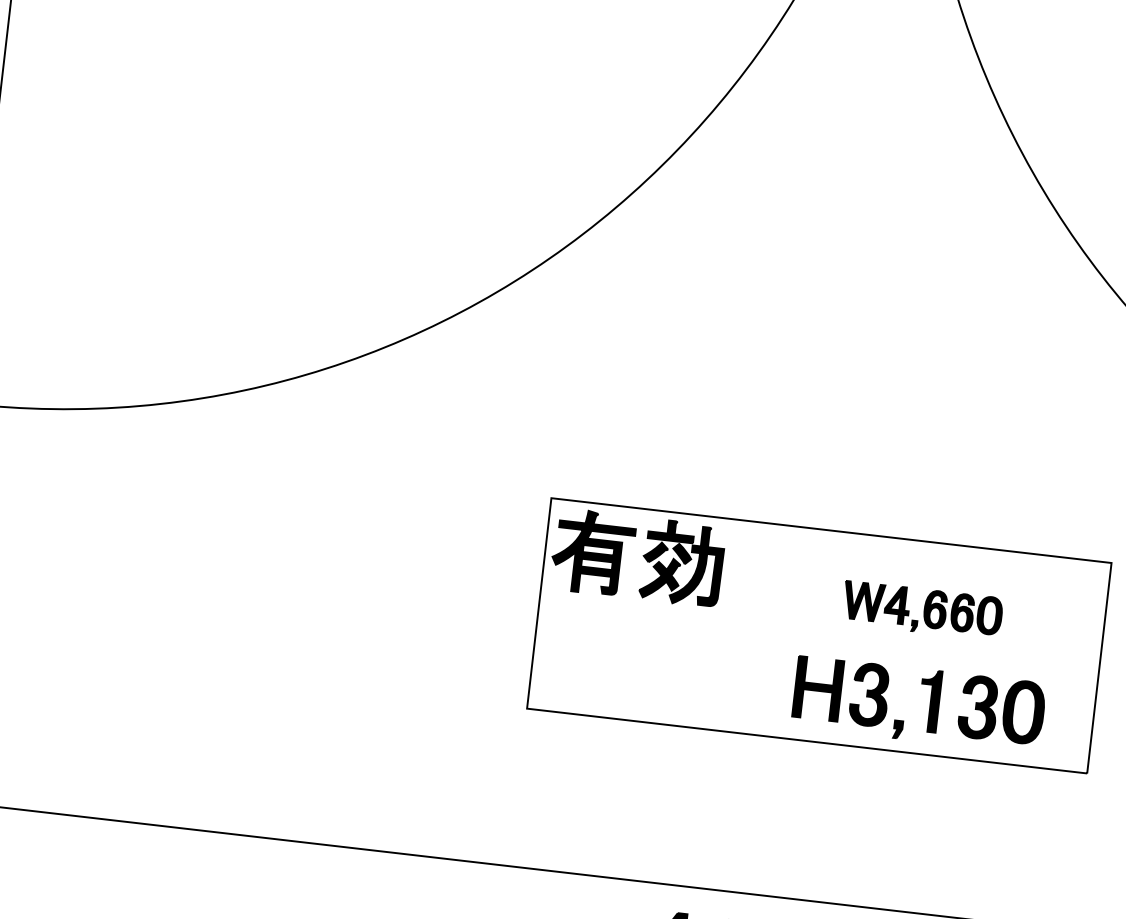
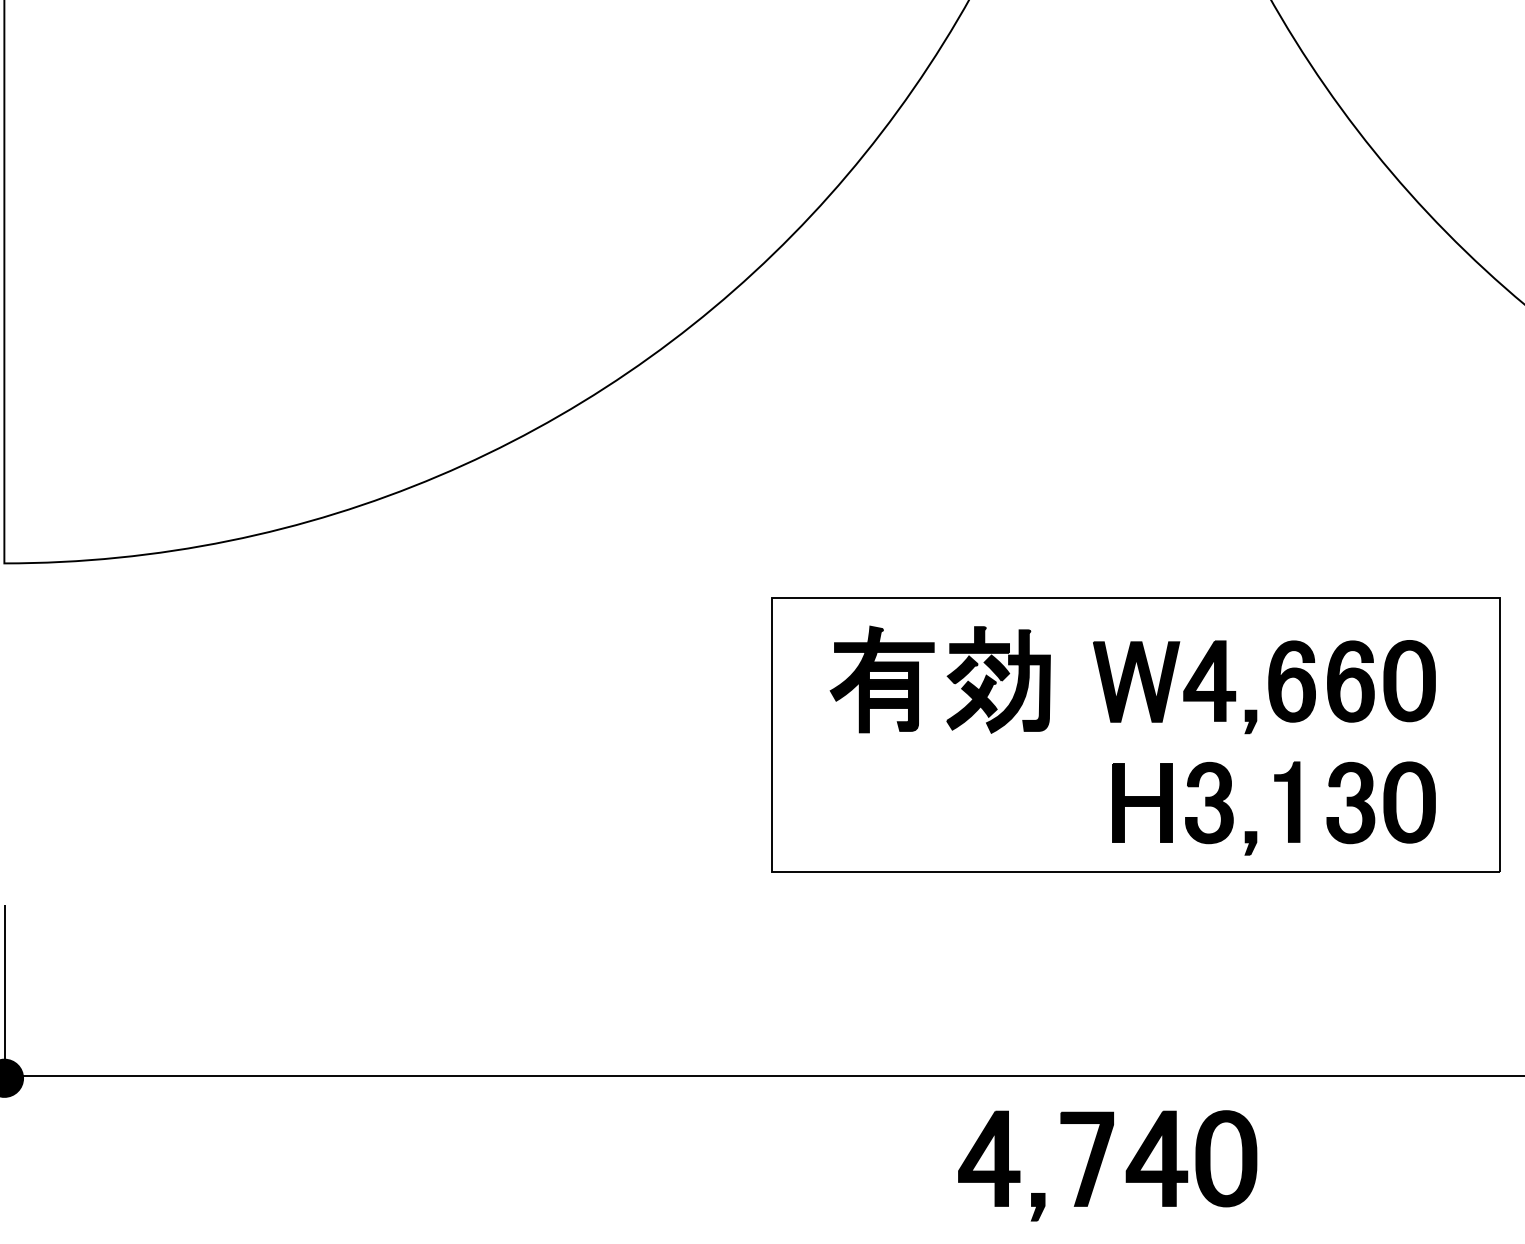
part: (642, 555) -> (946, 676), moved
part: (922, 610) -> (1264, 687), size x1.67

